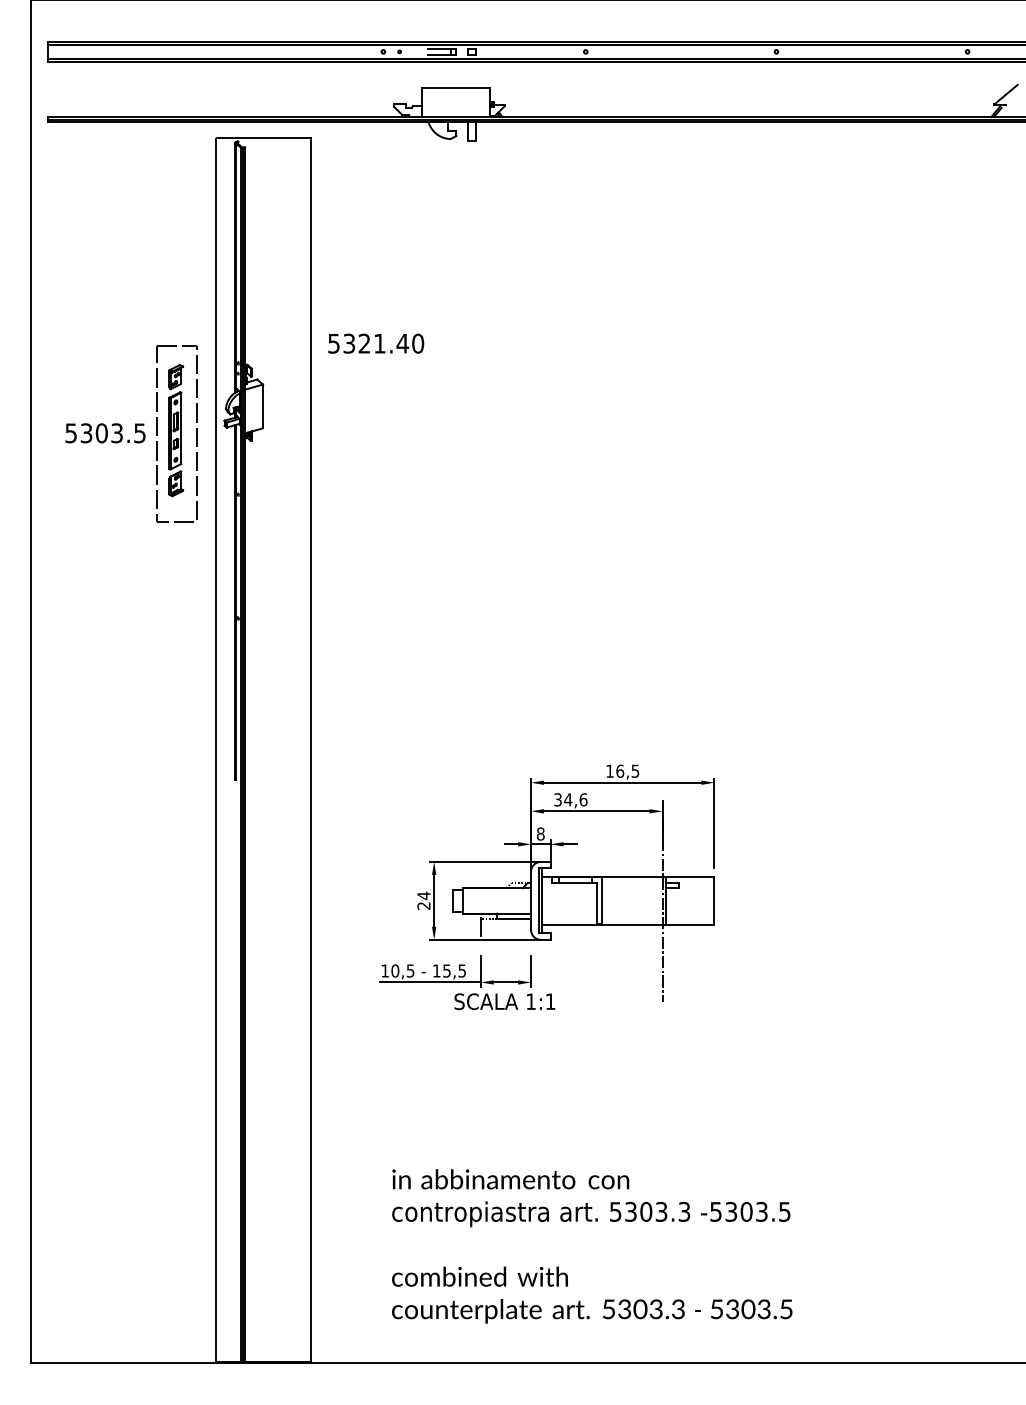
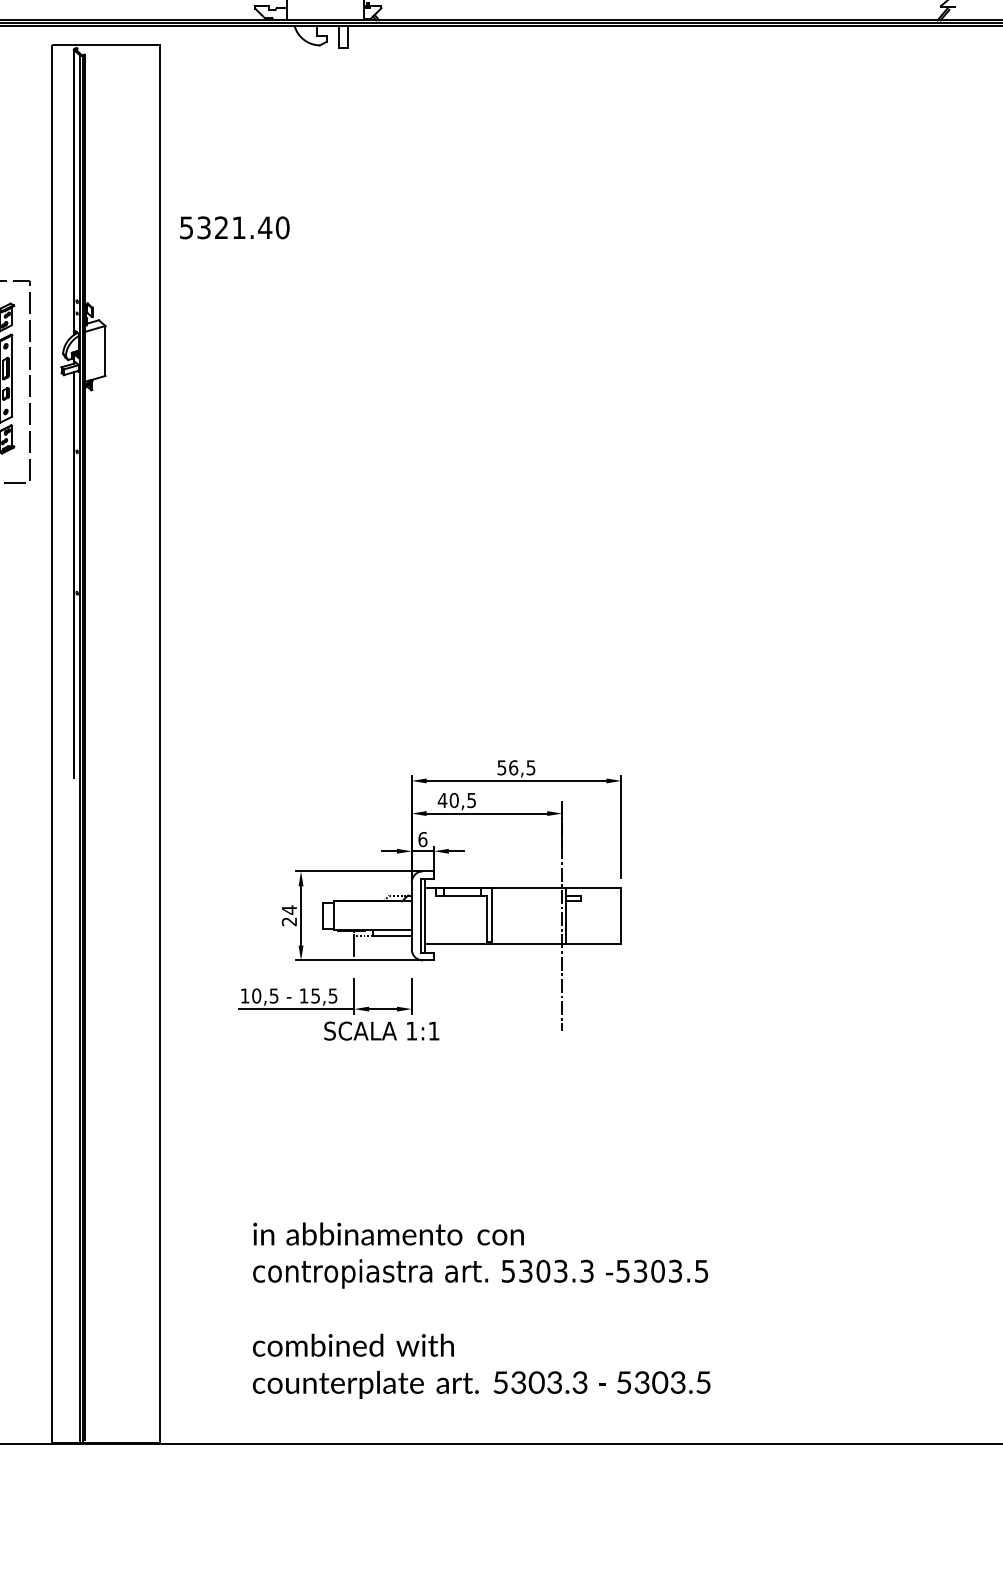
text: (376, 343) -> (235, 227), moved
text: (609, 770) -> (501, 766), 16,5 -> 56,5
text: (570, 799) -> (456, 800), 34,6 -> 40,5
text: (540, 833) -> (422, 838), 8 -> 6

